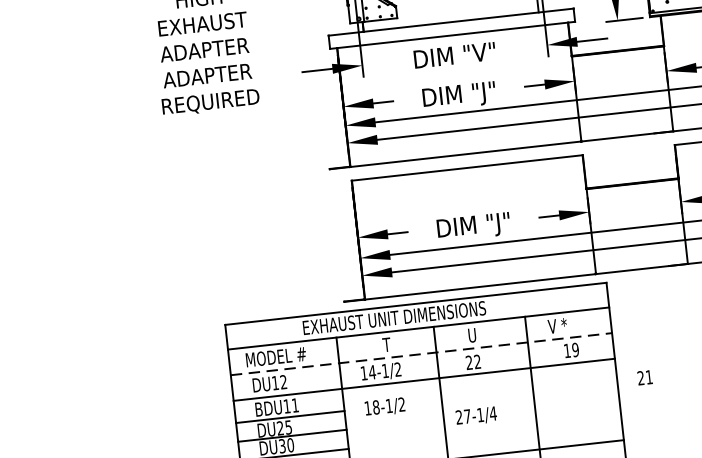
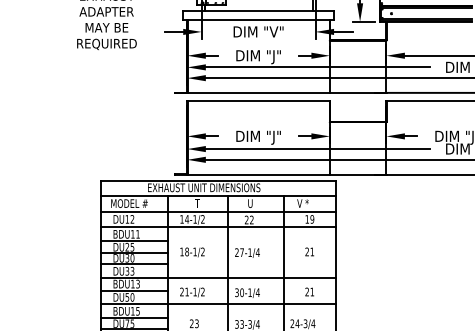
text: (207, 75) -> (106, 27), ADAPTER -> MAY BE
line: (421, 353) -> (218, 211), dashed -> solid
text: (644, 377) -> (309, 251), moved
text: (385, 407) -> (192, 252), moved

